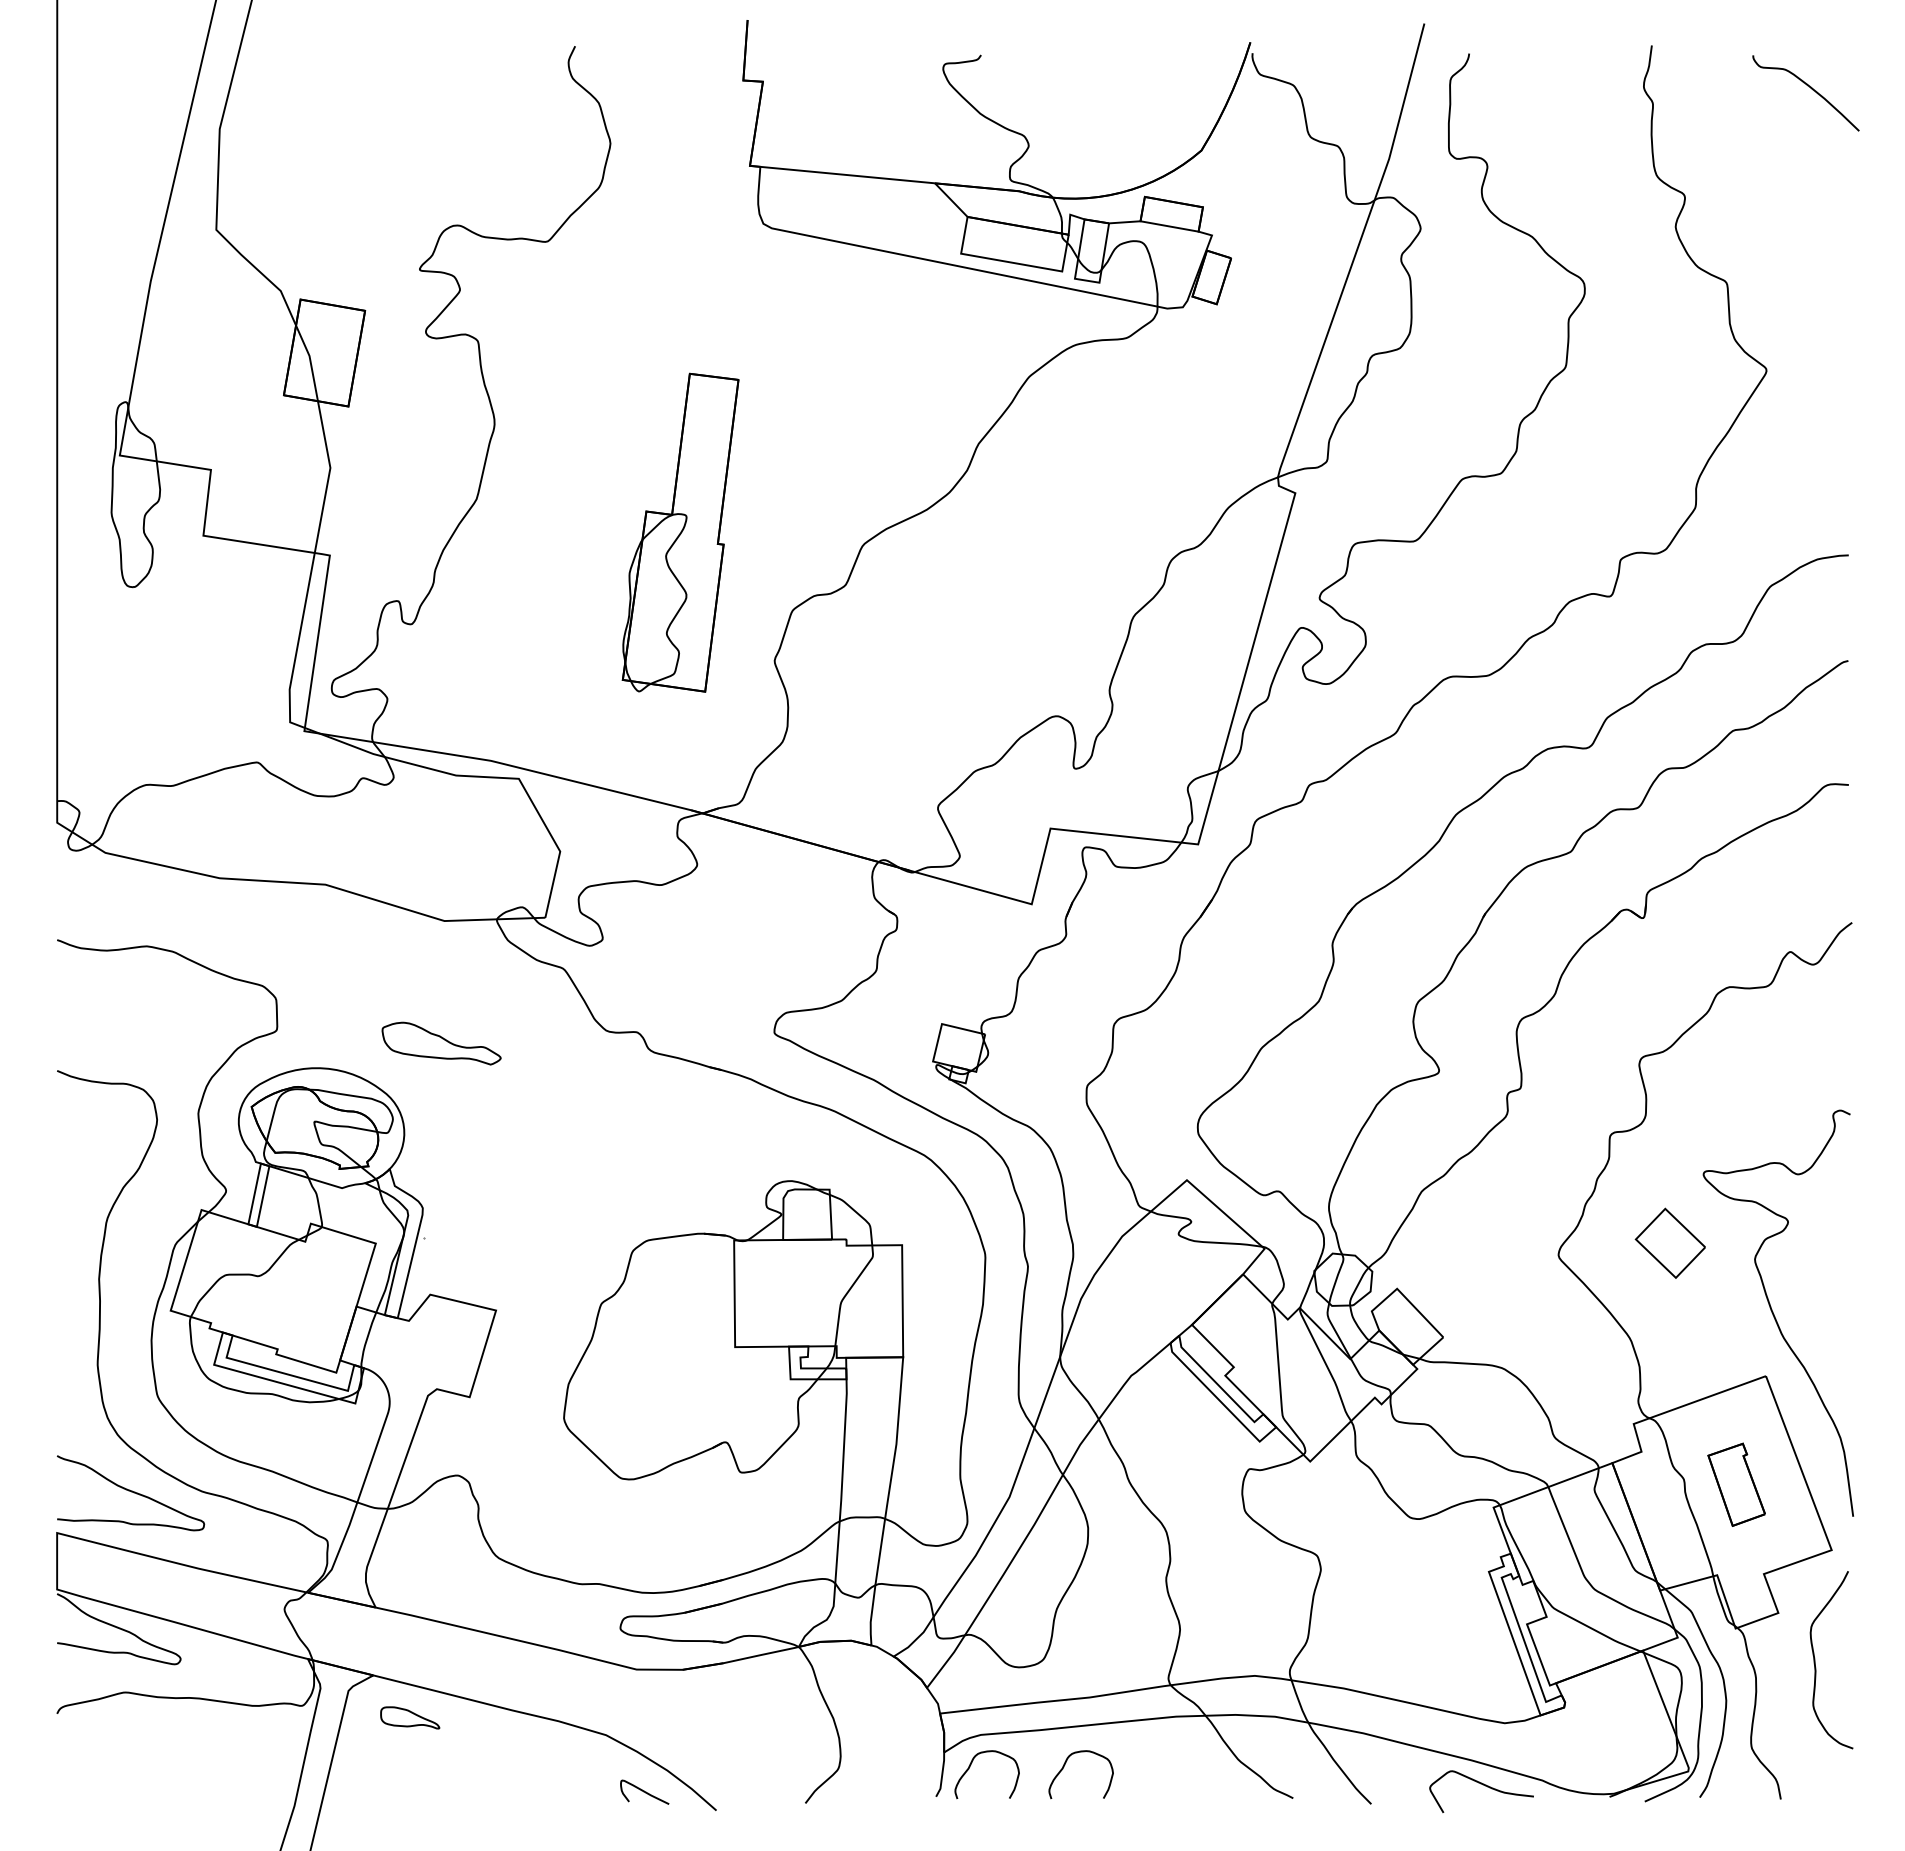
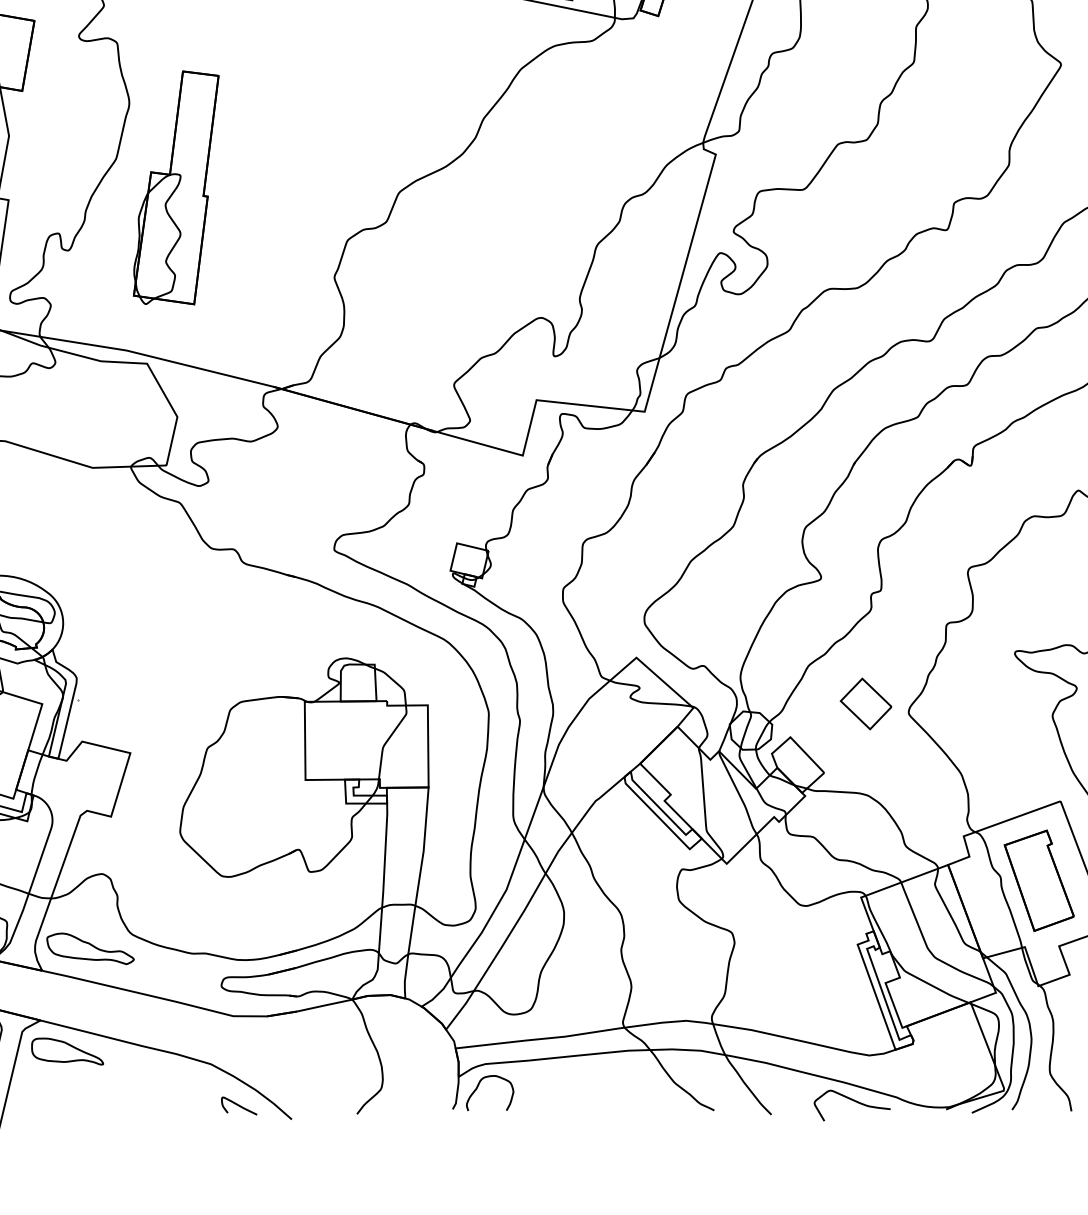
part: (680, 532) -> (176, 187), moved
part: (441, 1043) -> (90, 948), moved
part: (1669, 1242) -> (865, 703), moved
part: (1736, 1484) -> (1039, 880), size x1.67
part: (409, 1717) -> (67, 1051), size x1.67
curve: (1064, 1767) -> (546, 1087), removed

